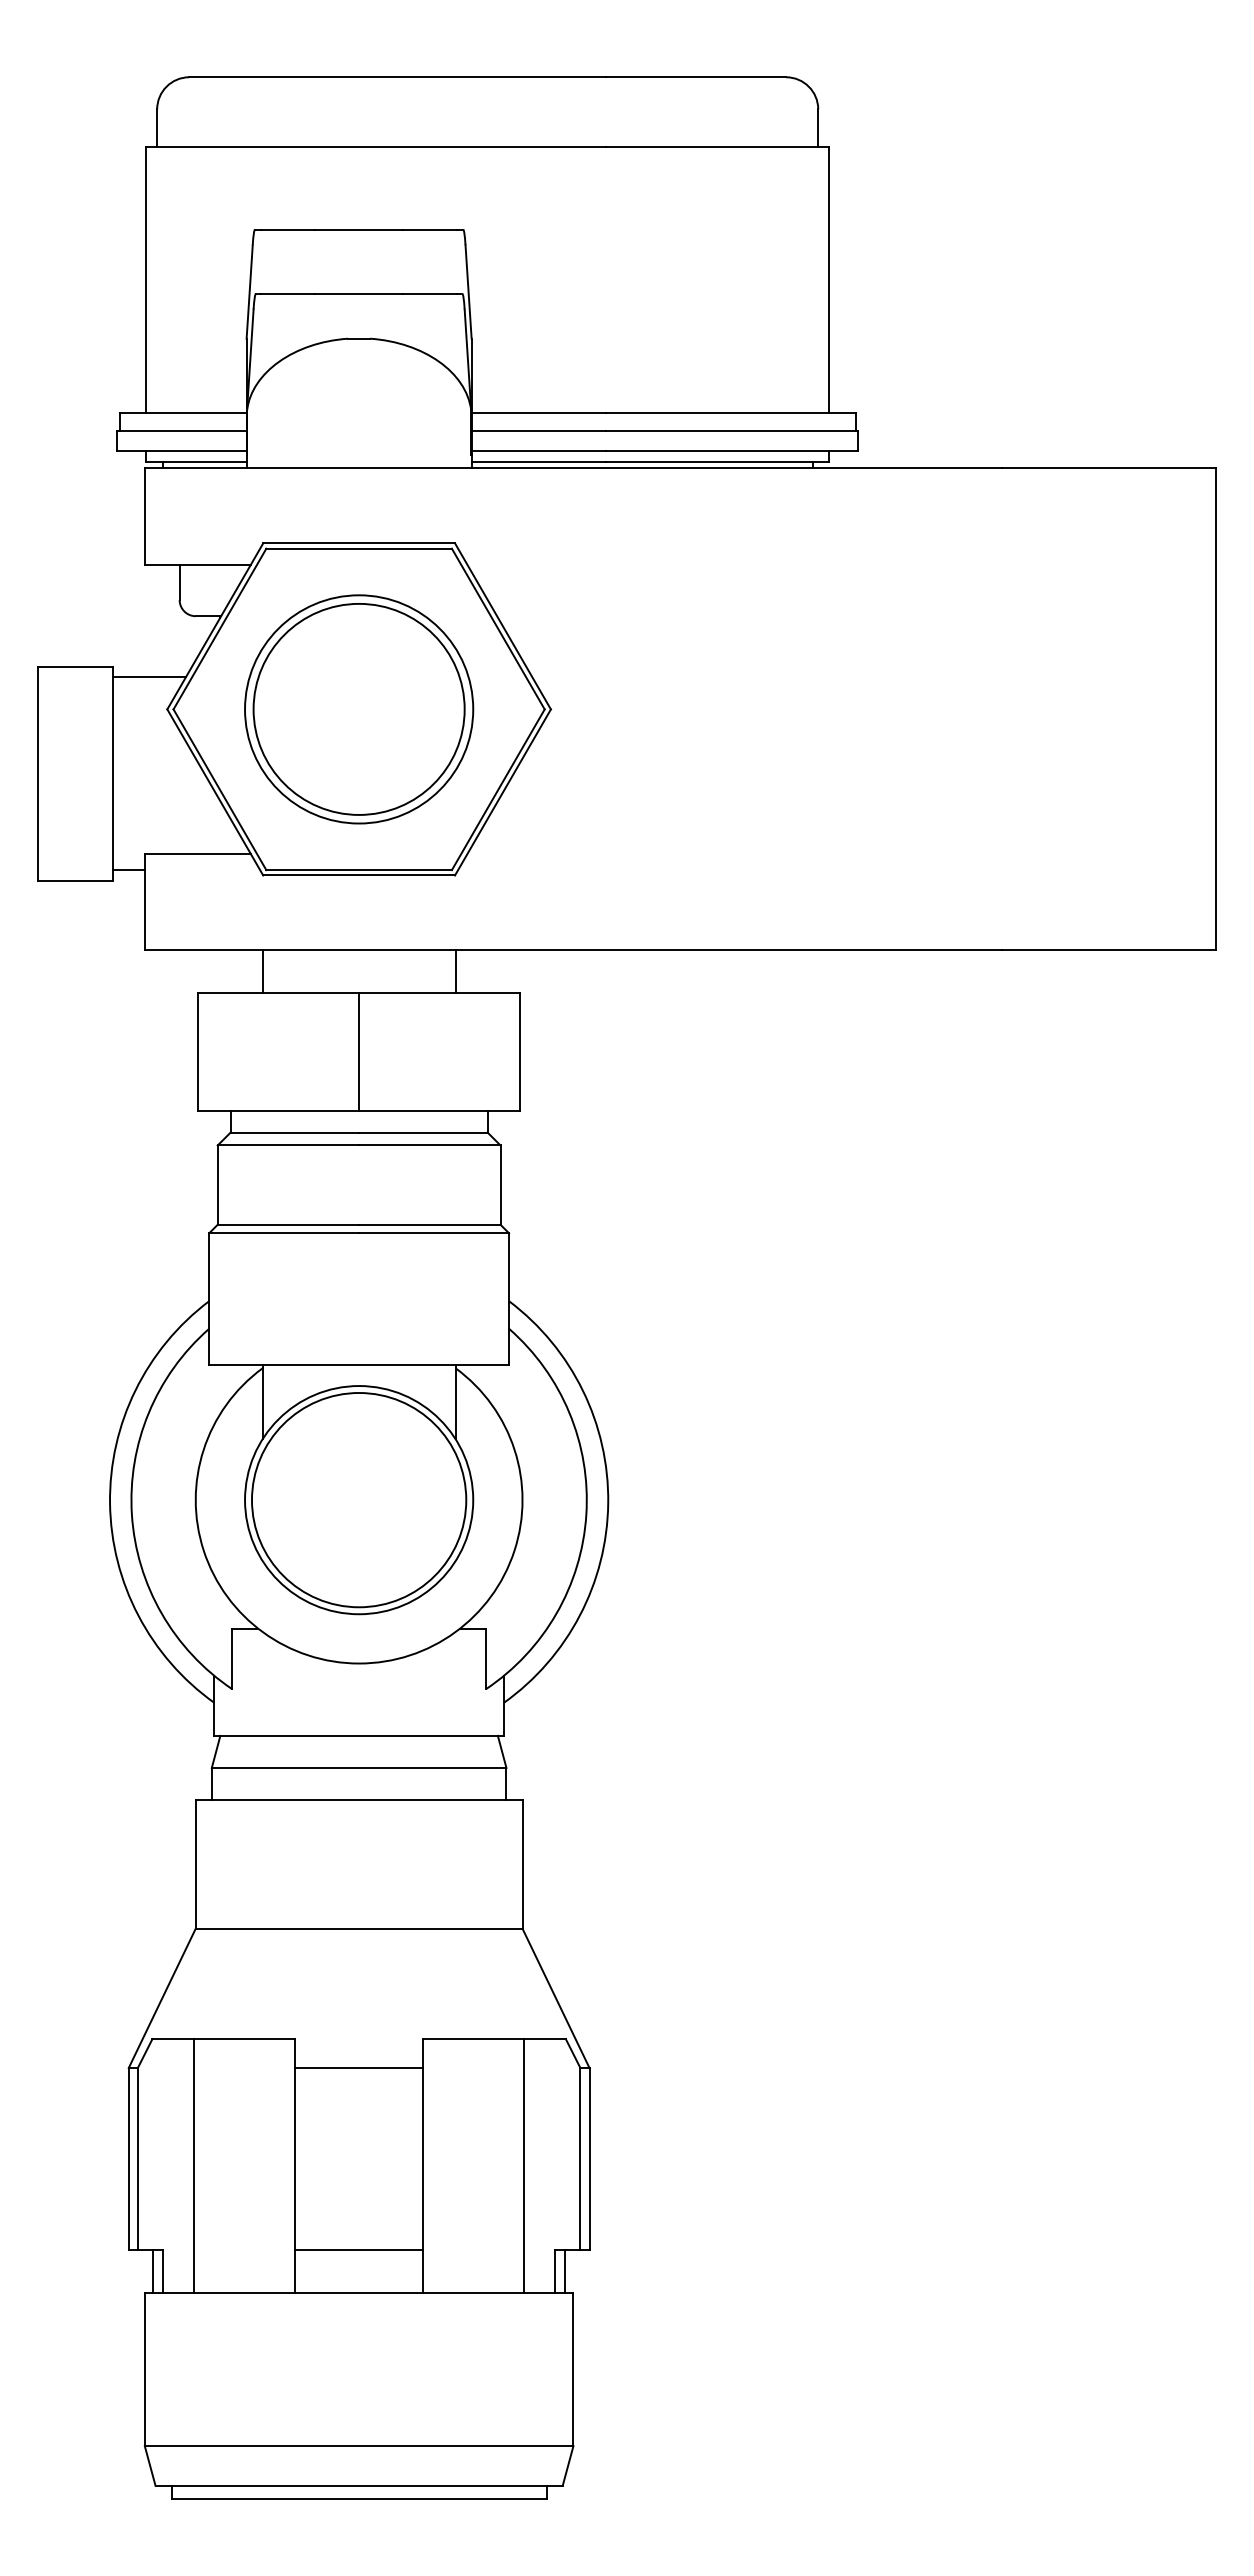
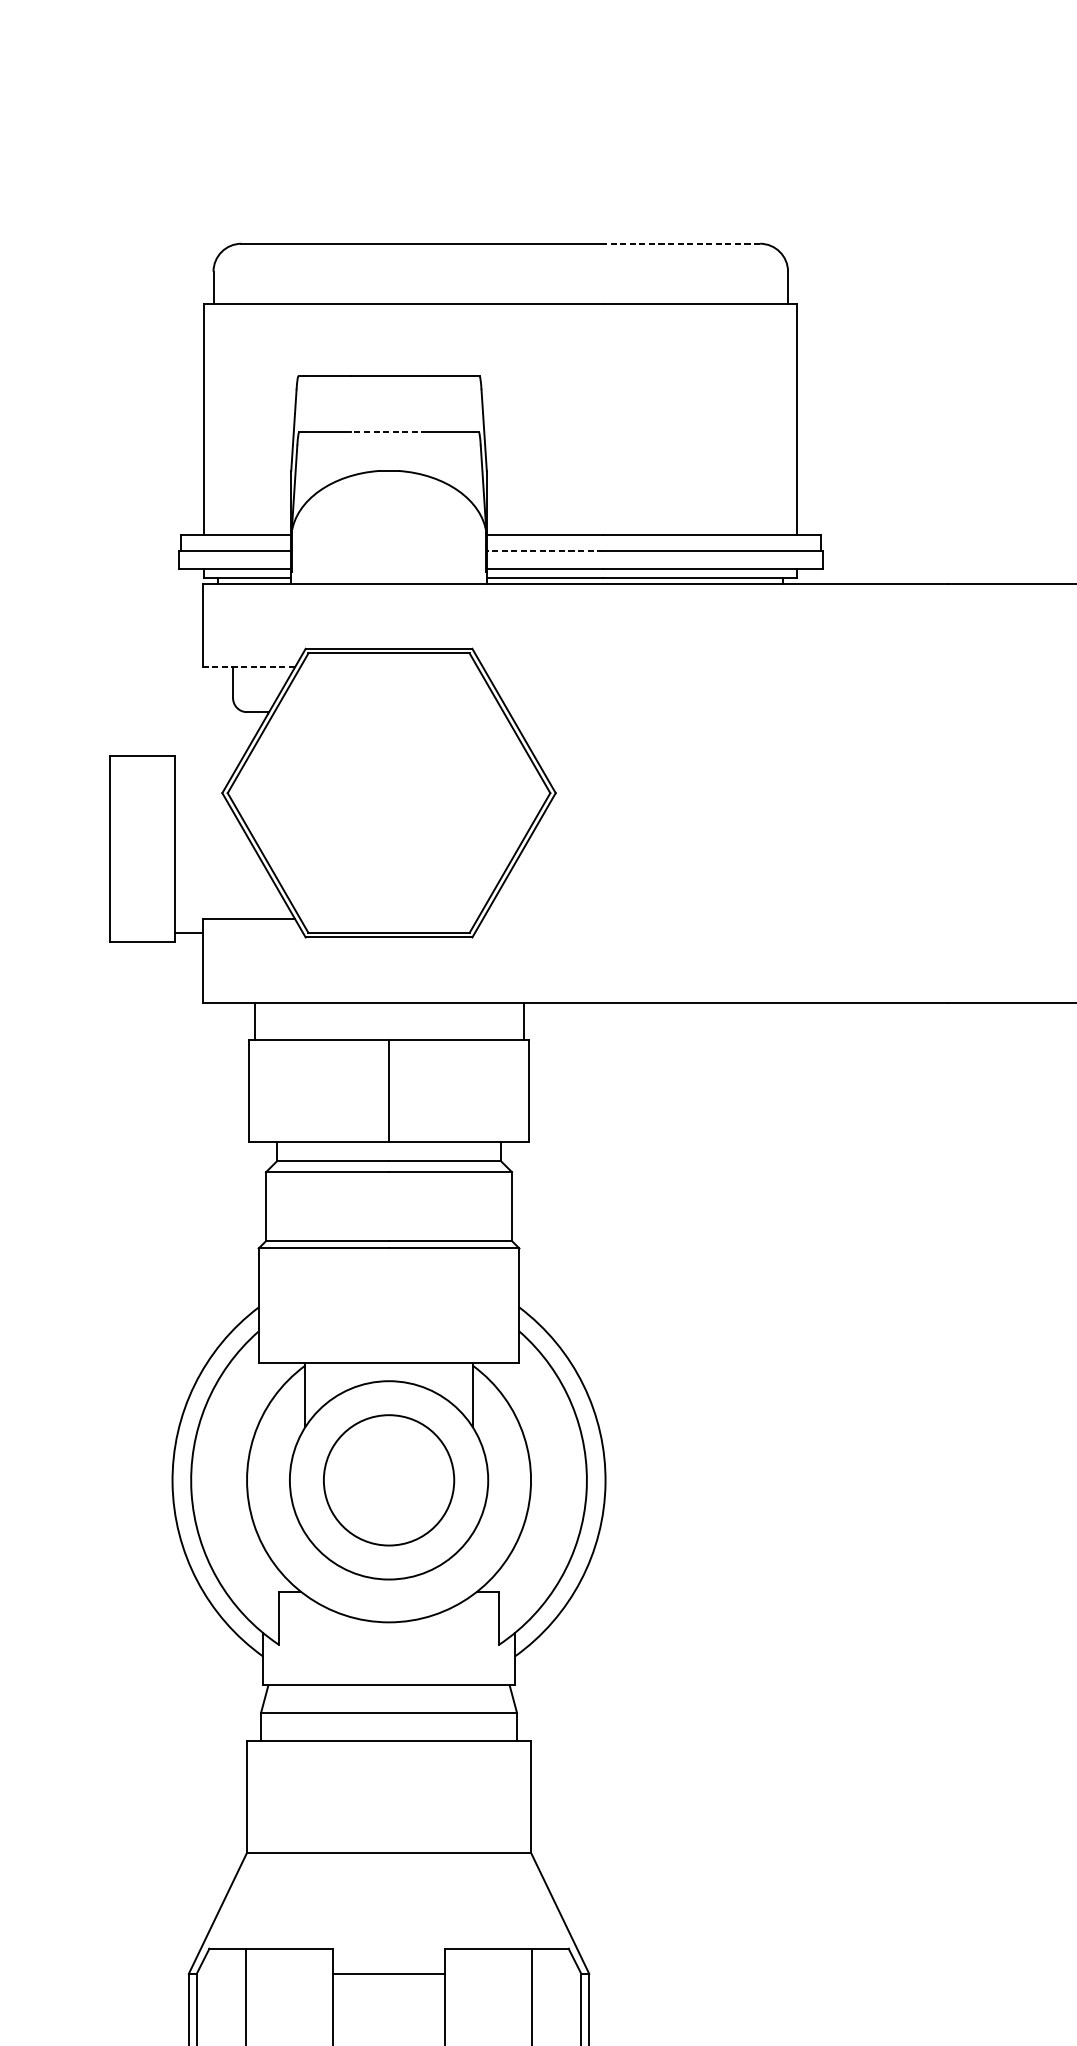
line: (695, 77) -> (681, 243), solid -> dashed
line: (358, 294) -> (388, 432), solid -> dashed
line: (538, 430) -> (544, 550), solid -> dashed
line: (197, 564) -> (248, 667), solid -> dashed
line: (148, 677) -> (205, 765), removed
part: (359, 709) -> (389, 793), removed
line: (262, 971) -> (254, 1020), moved
line: (455, 971) -> (524, 1020), moved
circle: (358, 1500) -> (388, 1480), size x0.7

